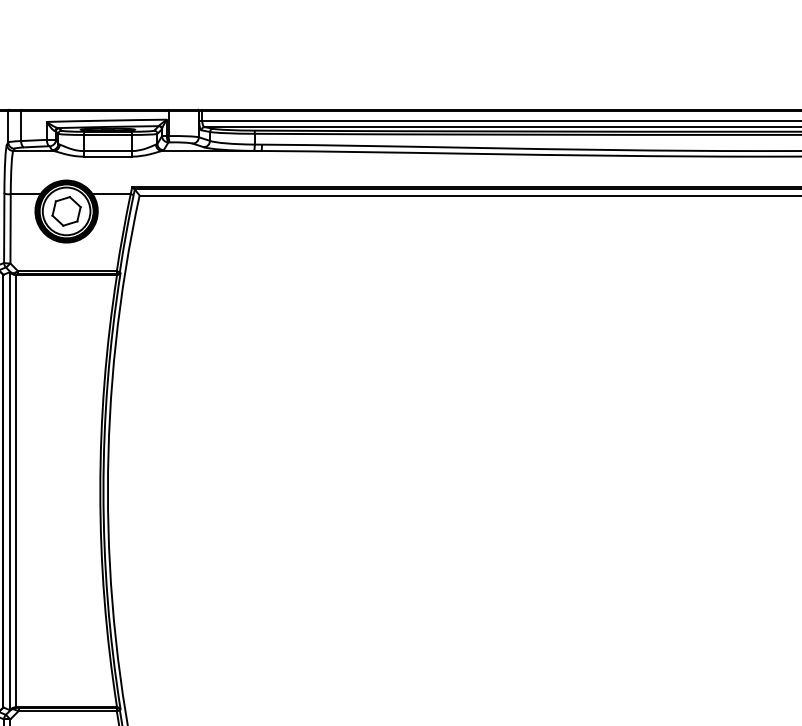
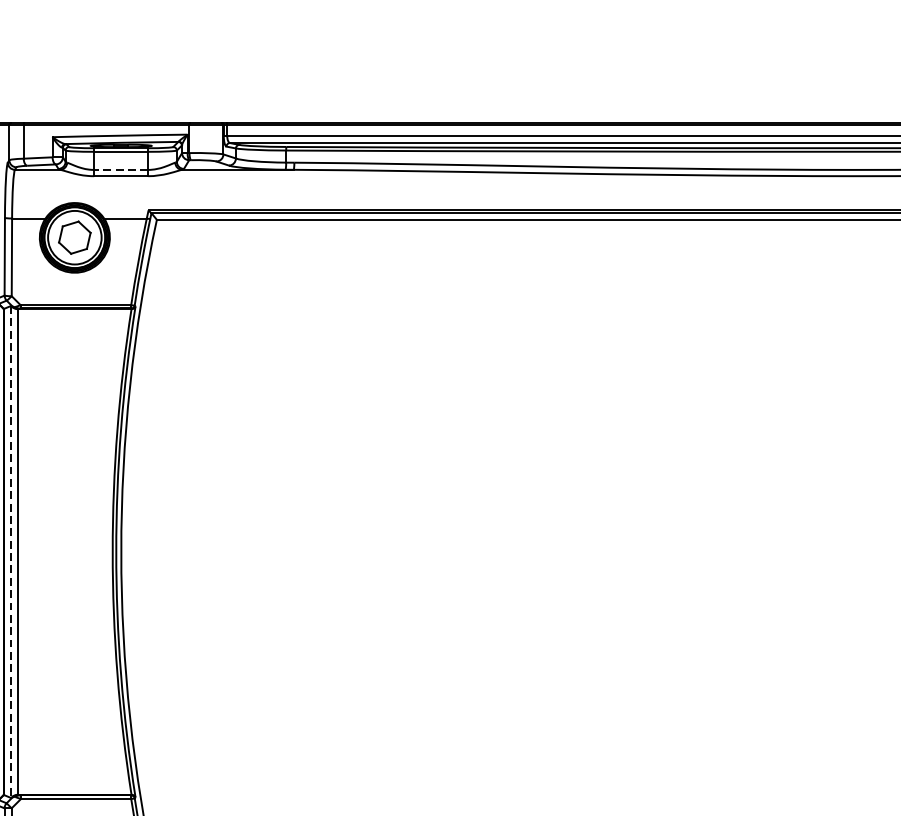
line: (107, 151) -> (120, 170), solid -> dashed
line: (9, 491) -> (10, 552), solid -> dashed

